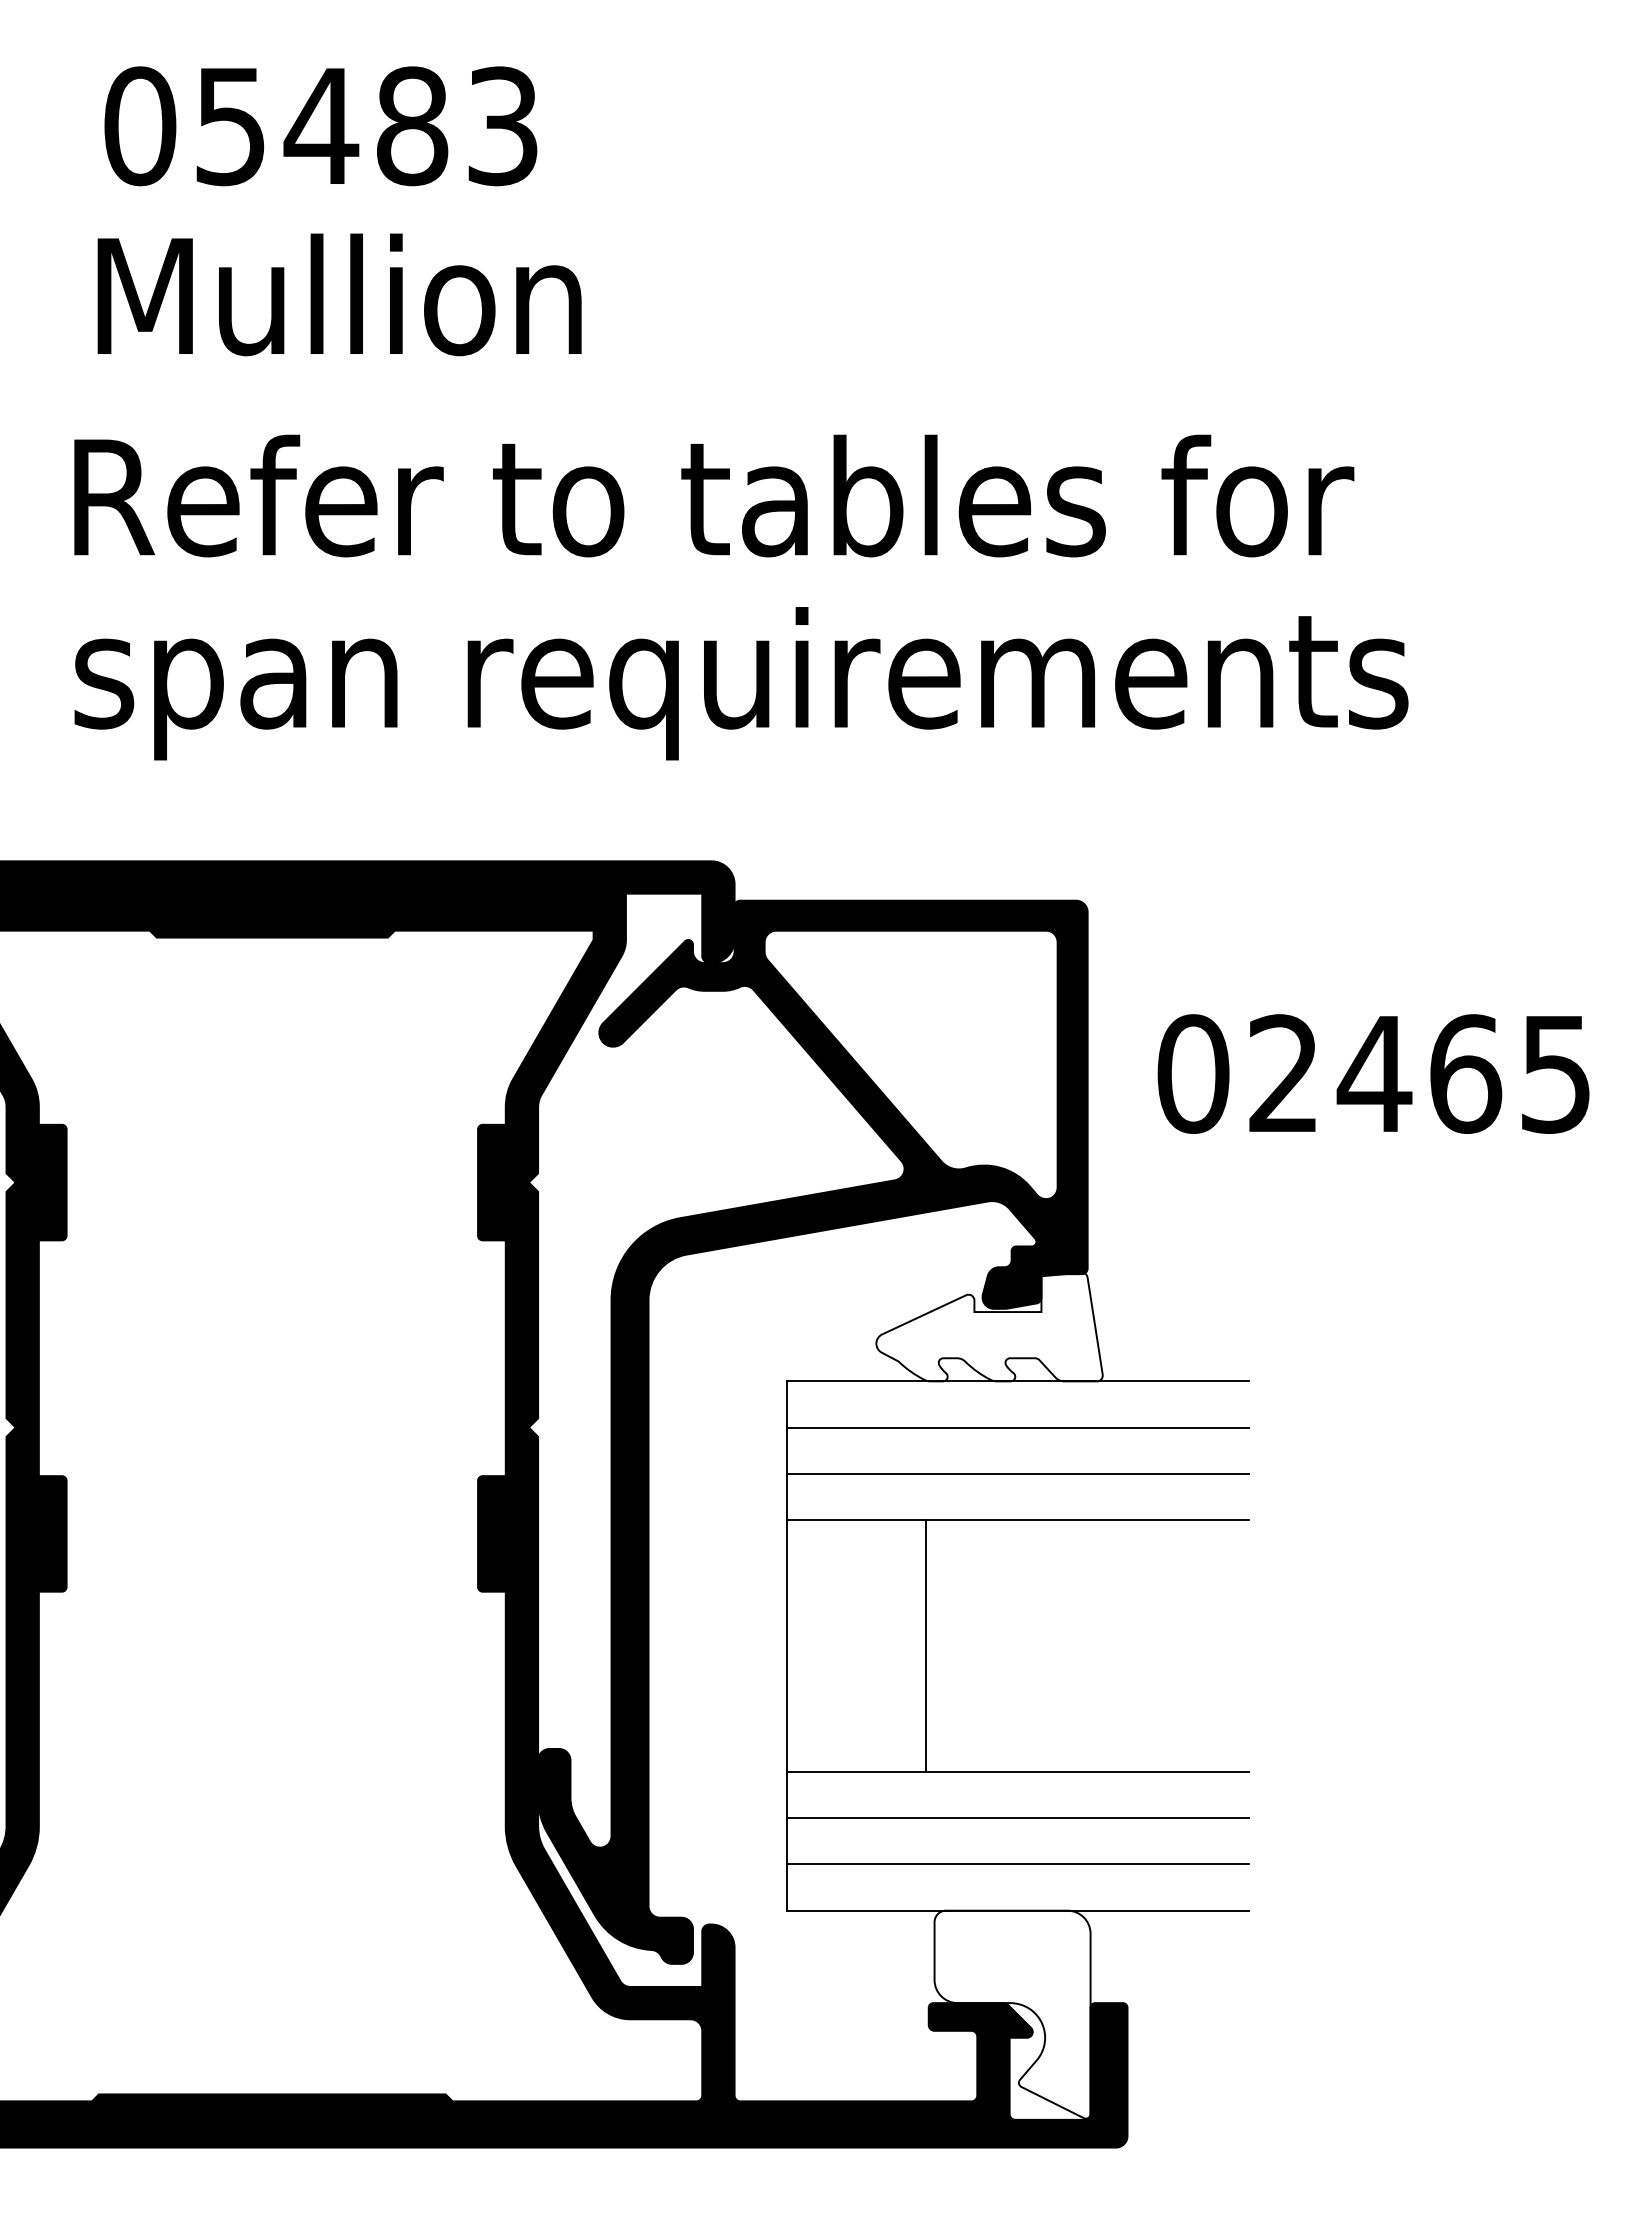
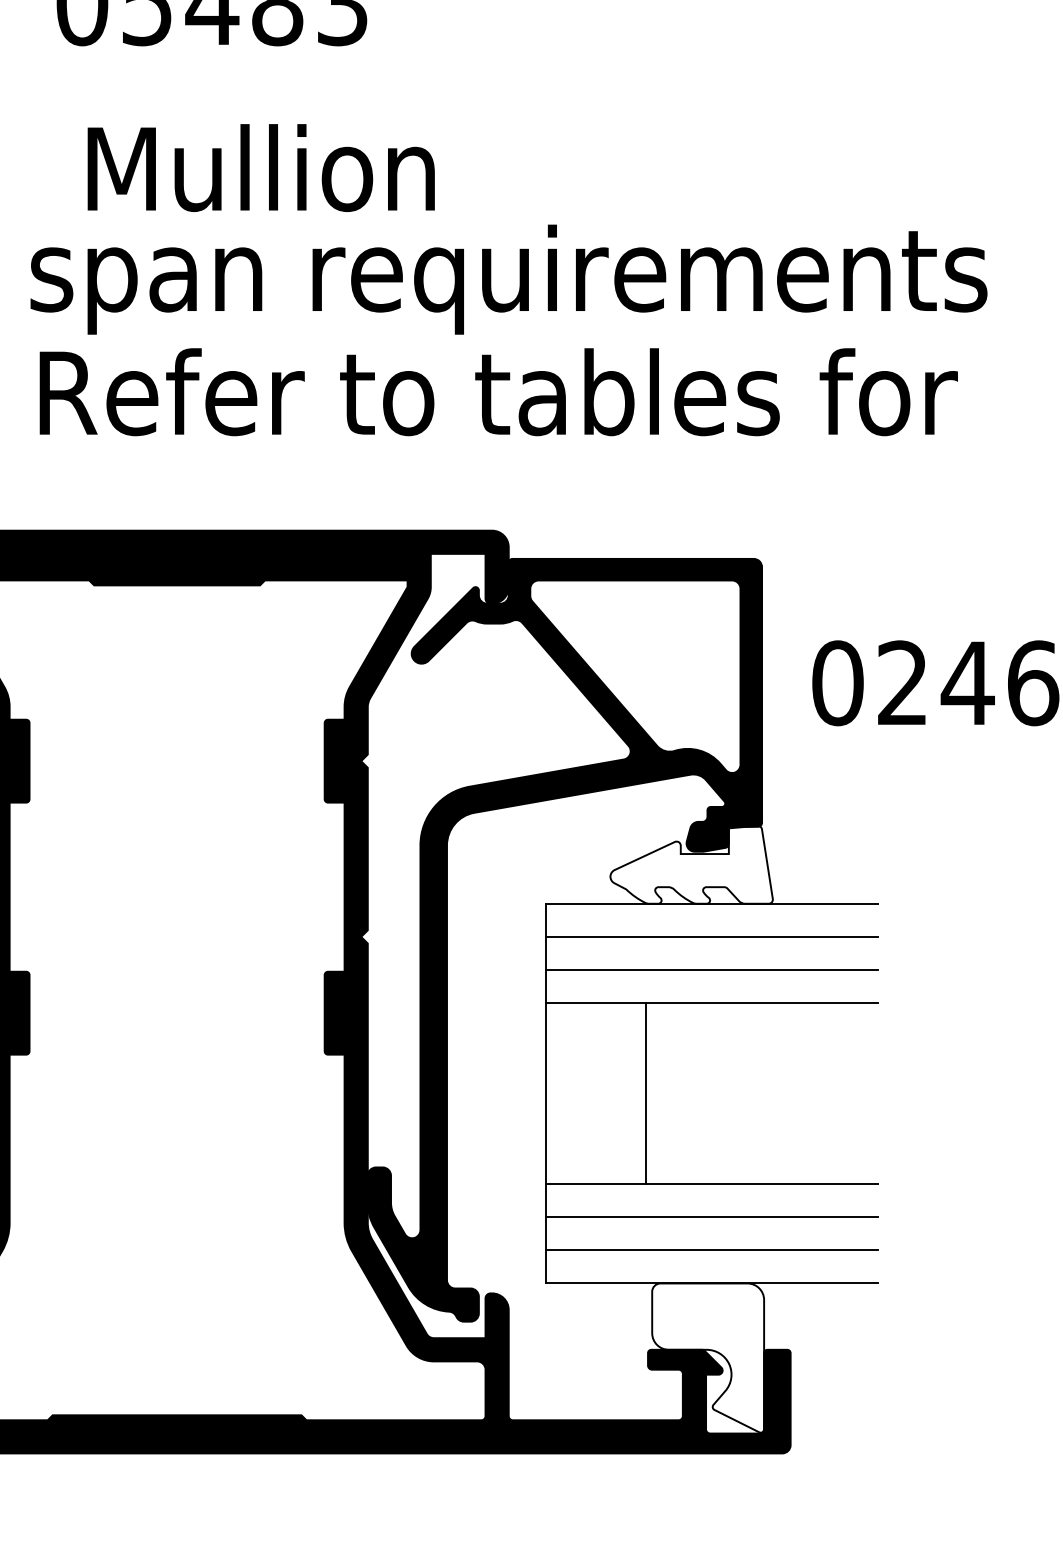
text: (339, 294) -> (261, 167), moved
text: (734, 511) -> (508, 279), Refer to tables for -> span requirements
text: (741, 683) -> (513, 403), span requirements -> Refer to tables for

